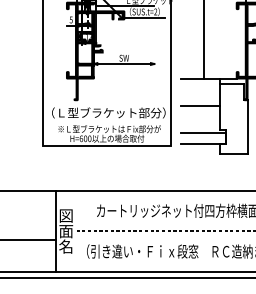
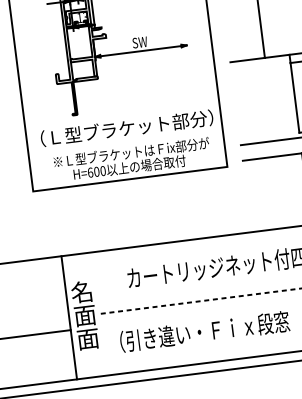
line: (200, 105) -> (264, 99), removed
text: (65, 215) -> (81, 291), 図 -> 名
text: (66, 246) -> (88, 338), 名 -> 面

